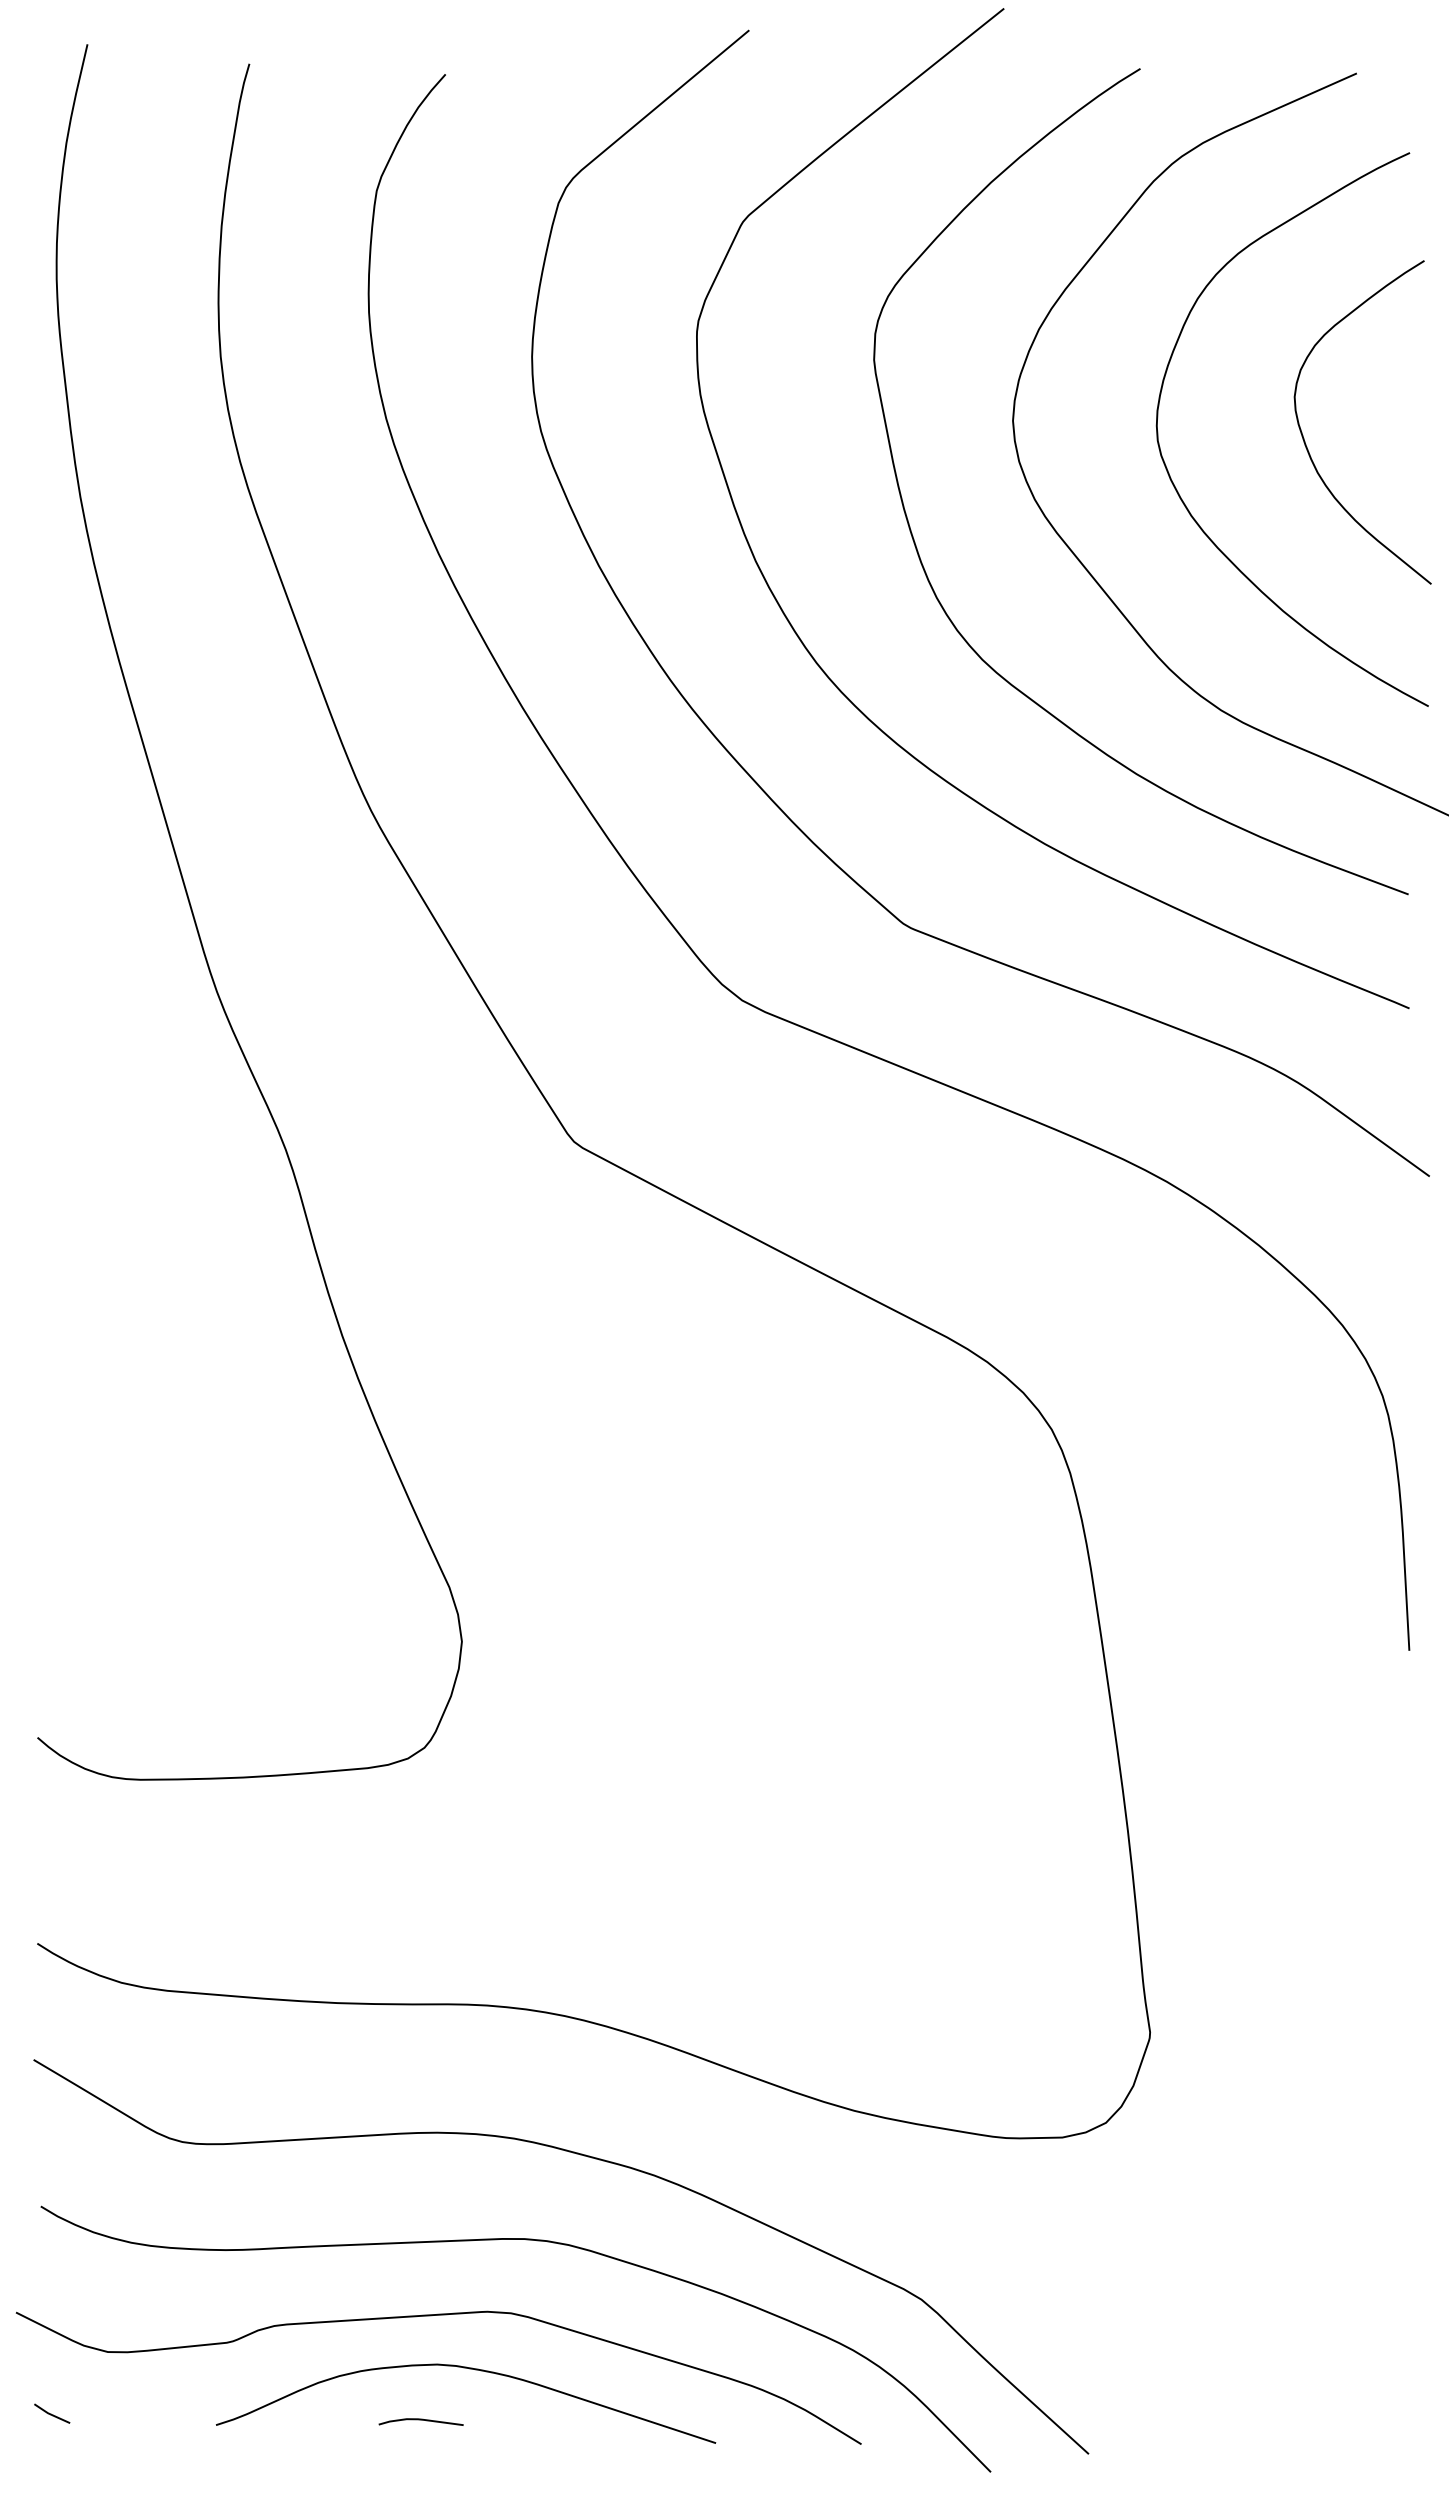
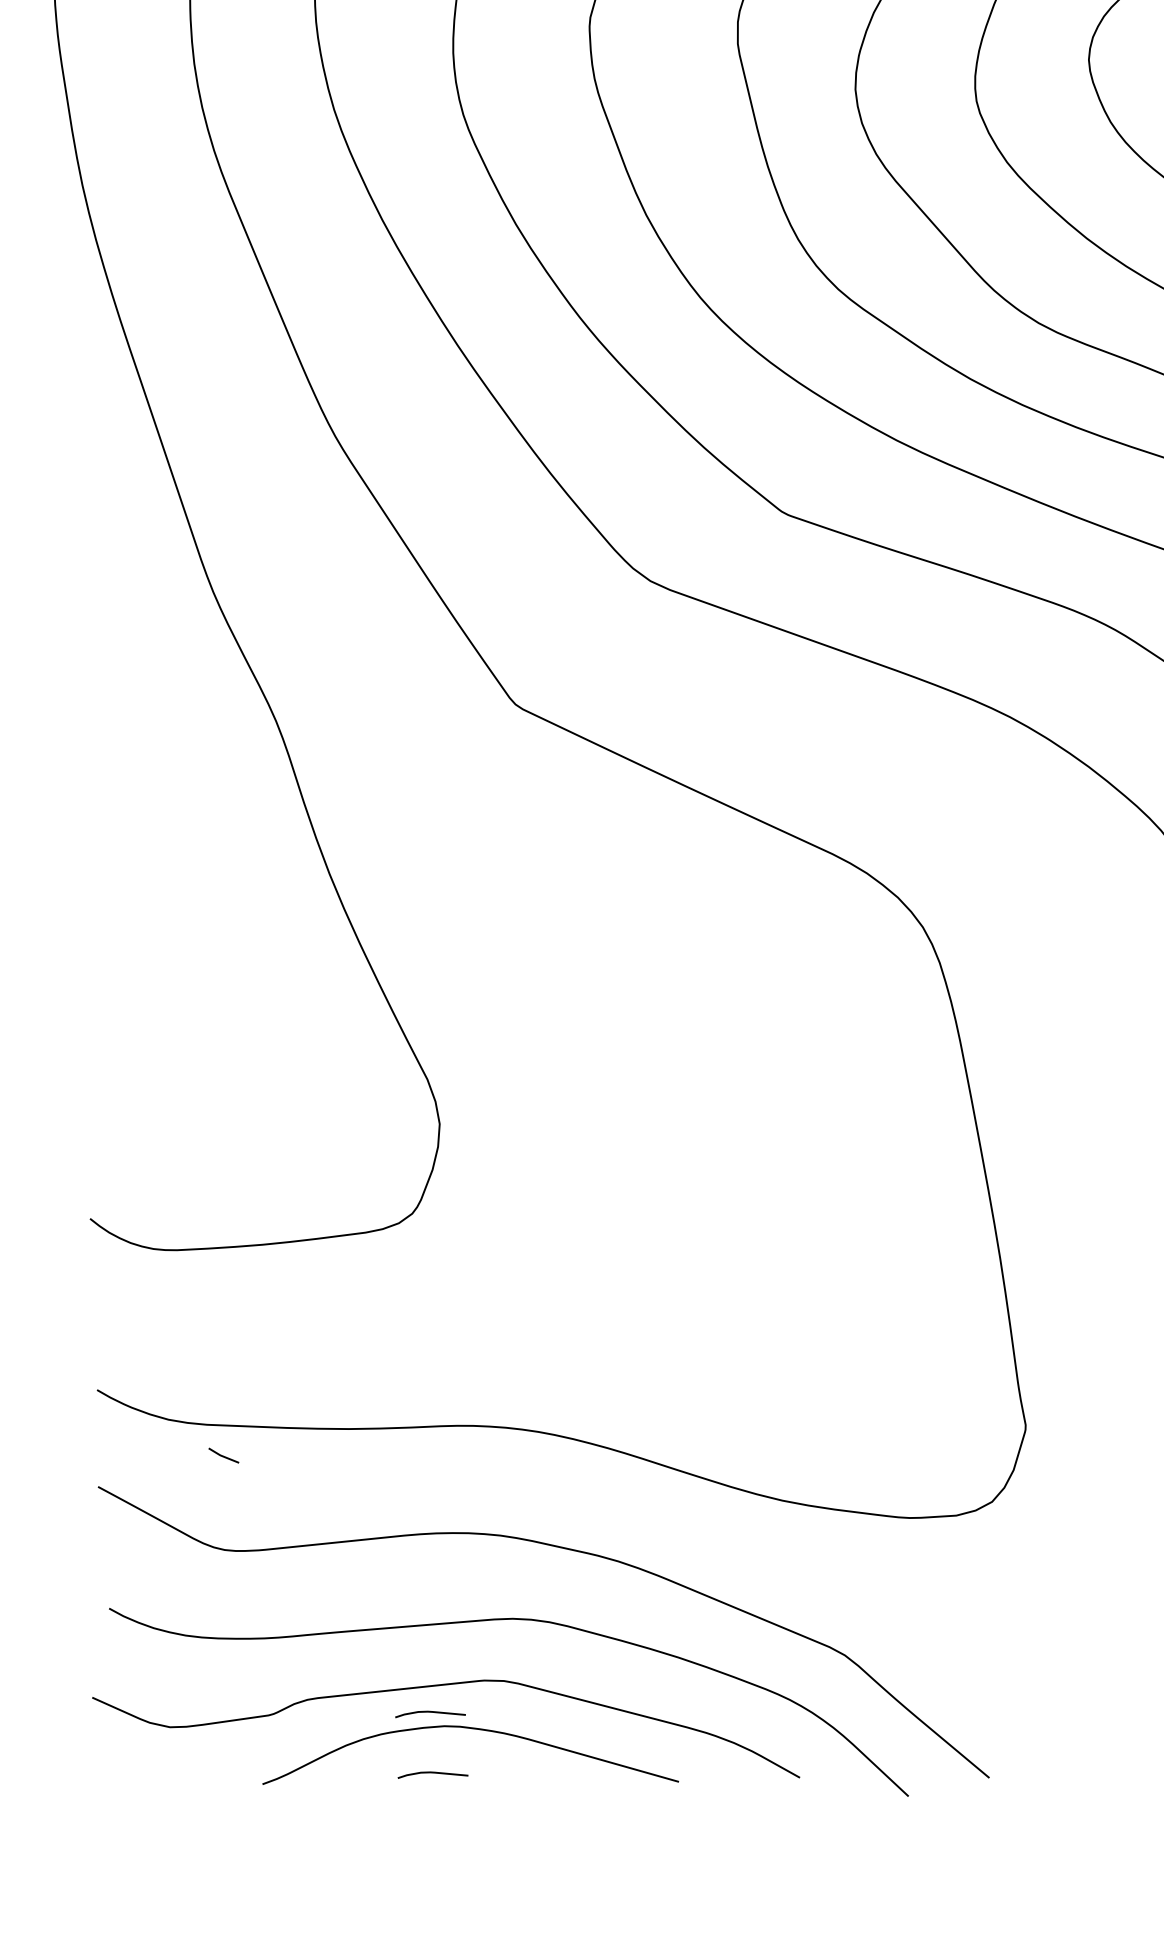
curve: (420, 2347) -> (429, 1712), added
line: (51, 2413) -> (223, 1455), moved

